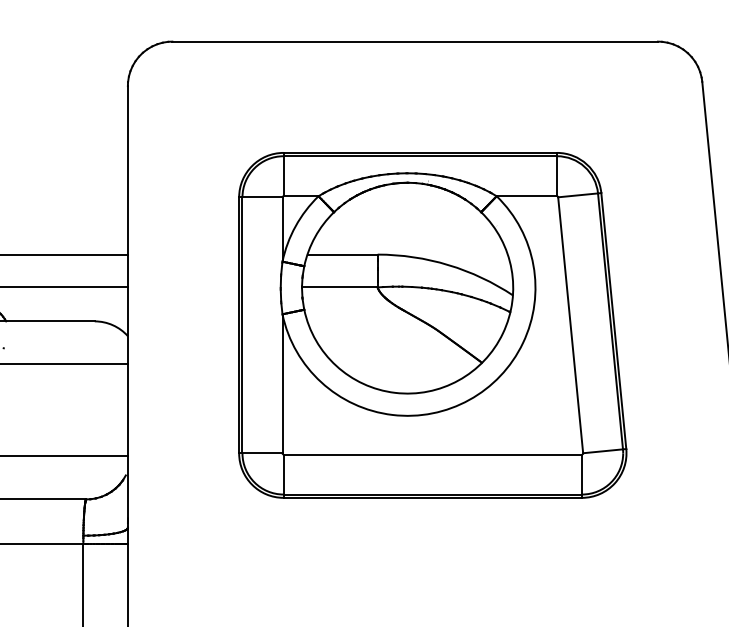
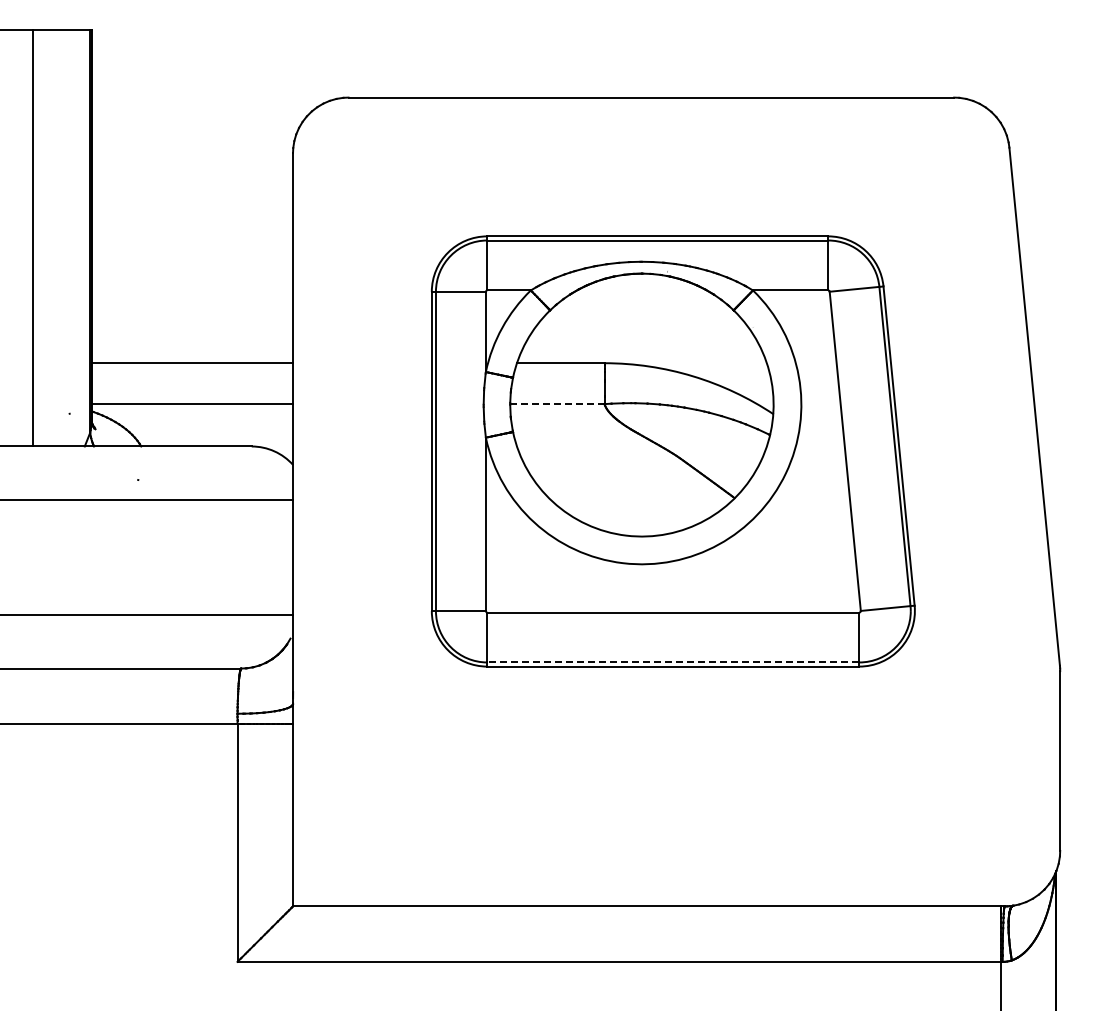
line: (339, 287) -> (556, 404), solid -> dashed
line: (432, 494) -> (672, 662), solid -> dashed

